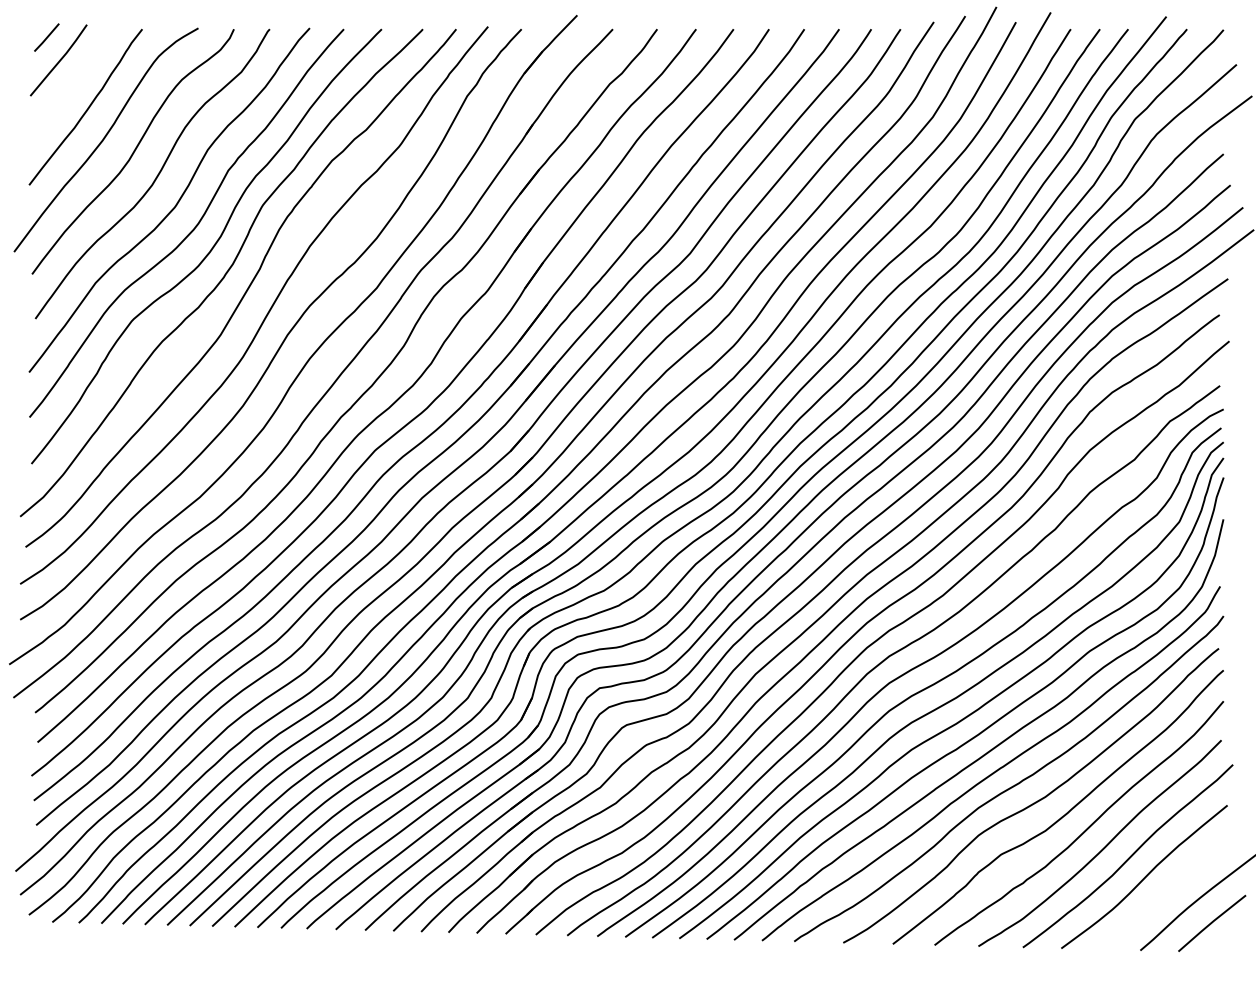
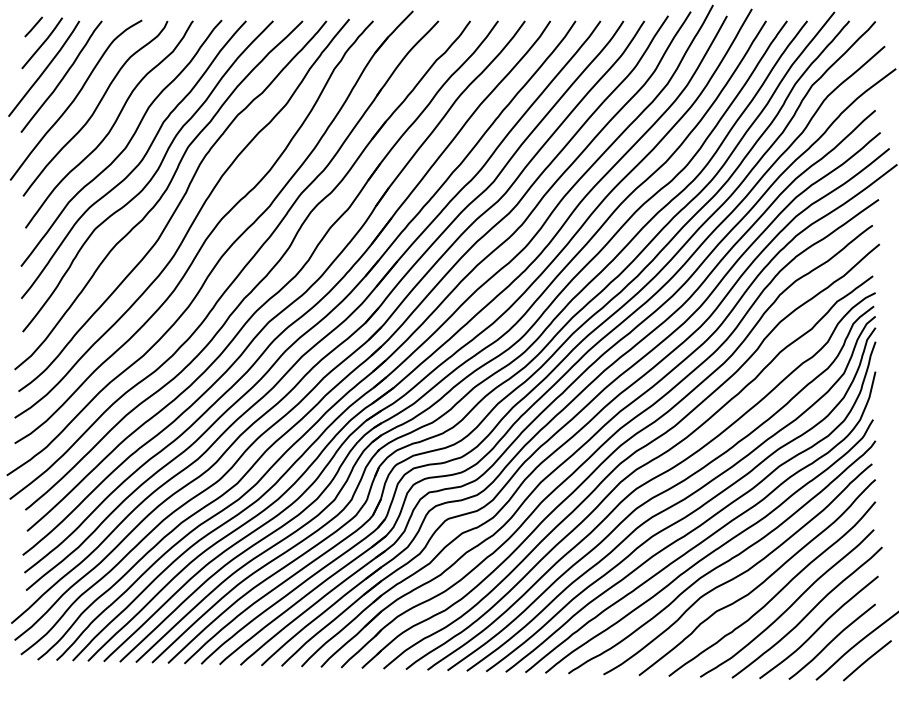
curve: (62, 96) -> (44, 69), added
curve: (1162, 897) -> (831, 642), added

